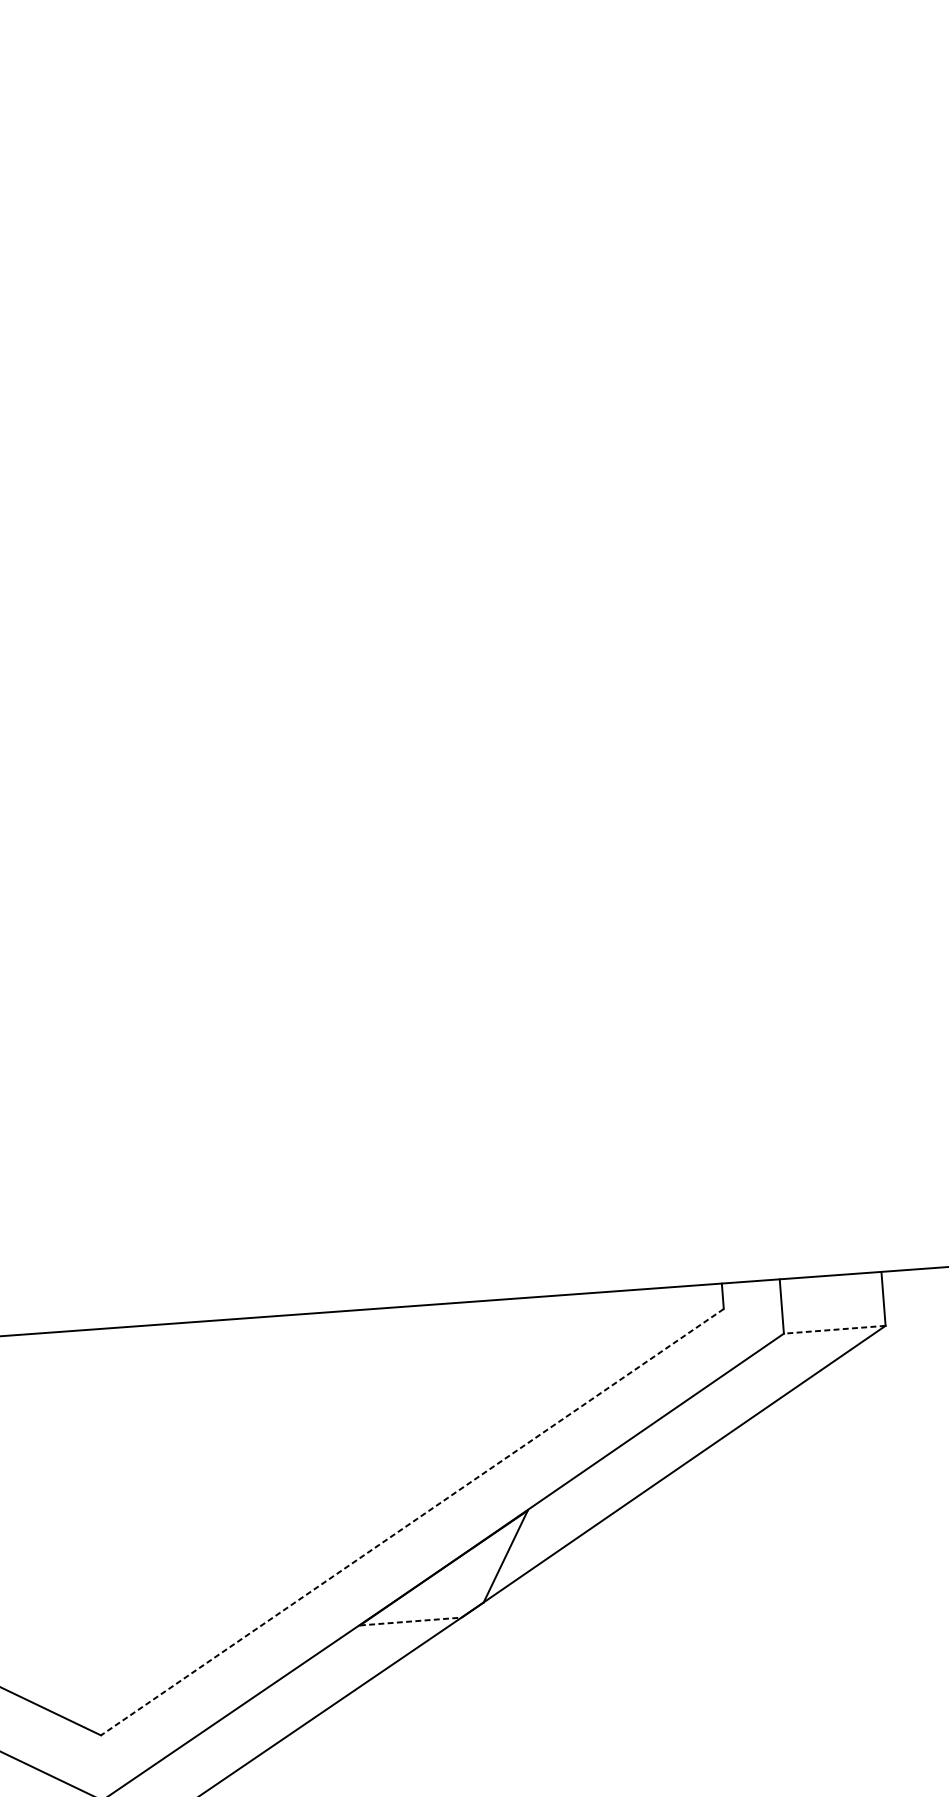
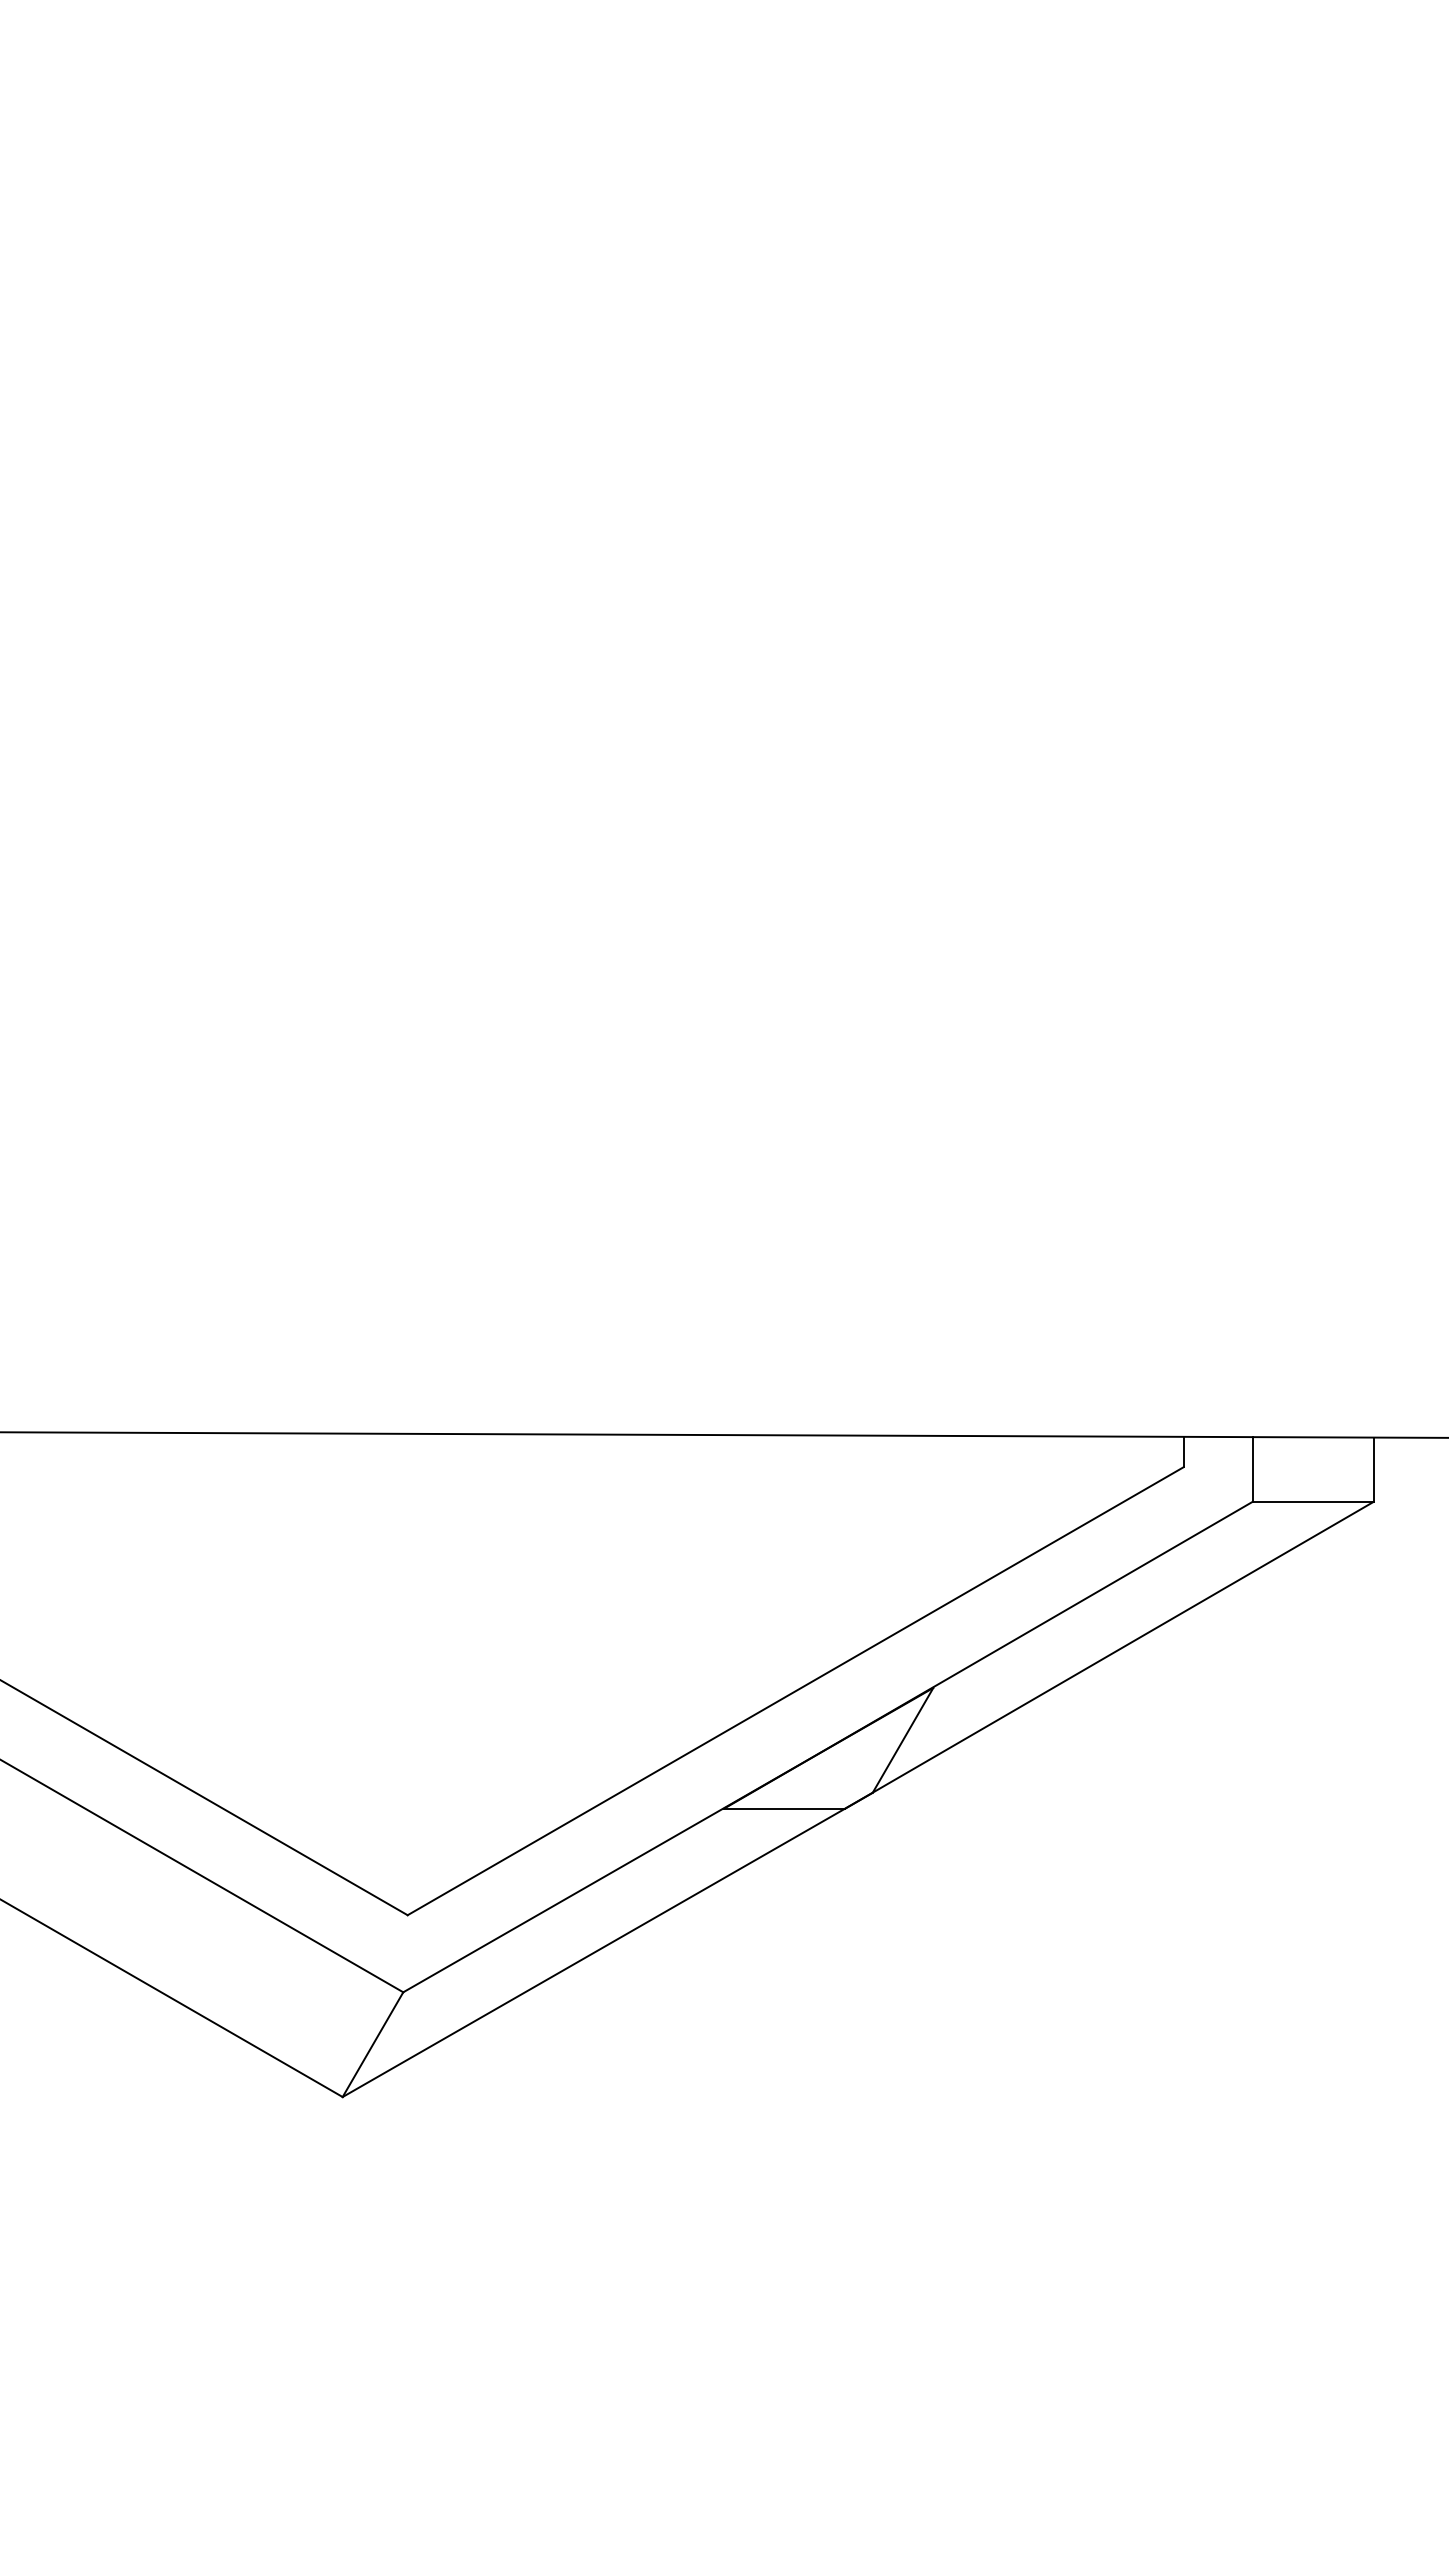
line: (834, 1329) -> (1313, 1501), dashed -> solid
line: (412, 1522) -> (795, 1691), dashed -> solid
line: (410, 1621) -> (784, 1808), dashed -> solid

